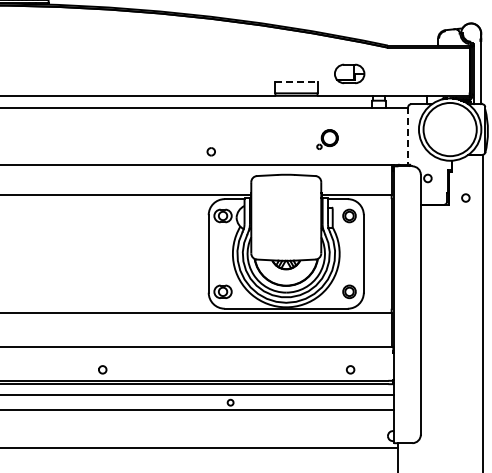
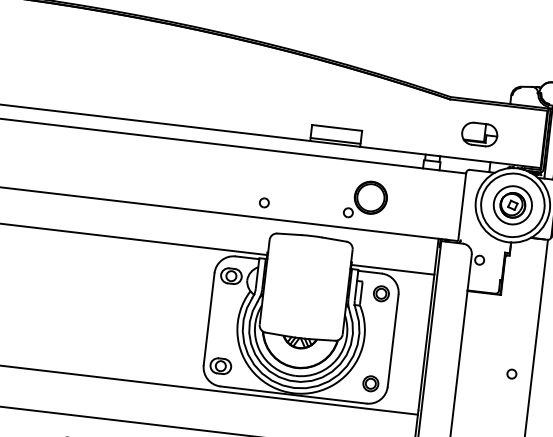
part: (349, 73) -> (479, 133), moved
line: (296, 82) -> (337, 128), dashed -> solid
part: (450, 129) -> (513, 205), added
line: (408, 135) -> (462, 206), dashed -> solid
part: (327, 139) -> (365, 200), size x1.67
part: (210, 151) -> (263, 202), moved
circle: (465, 197) -> (511, 373), moved

